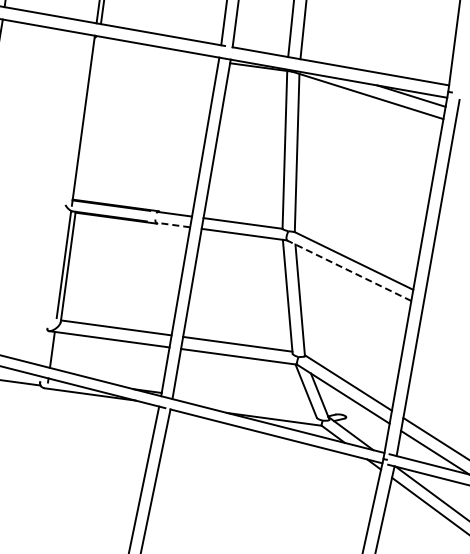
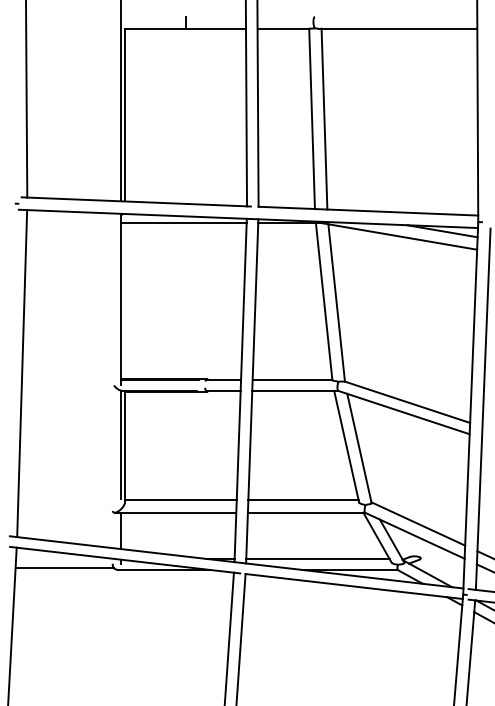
line: (156, 52) -> (183, 222), added
line: (173, 224) -> (223, 390), dashed -> solid
line: (348, 270) -> (403, 412), dashed -> solid
line: (243, 403) -> (317, 558), added

